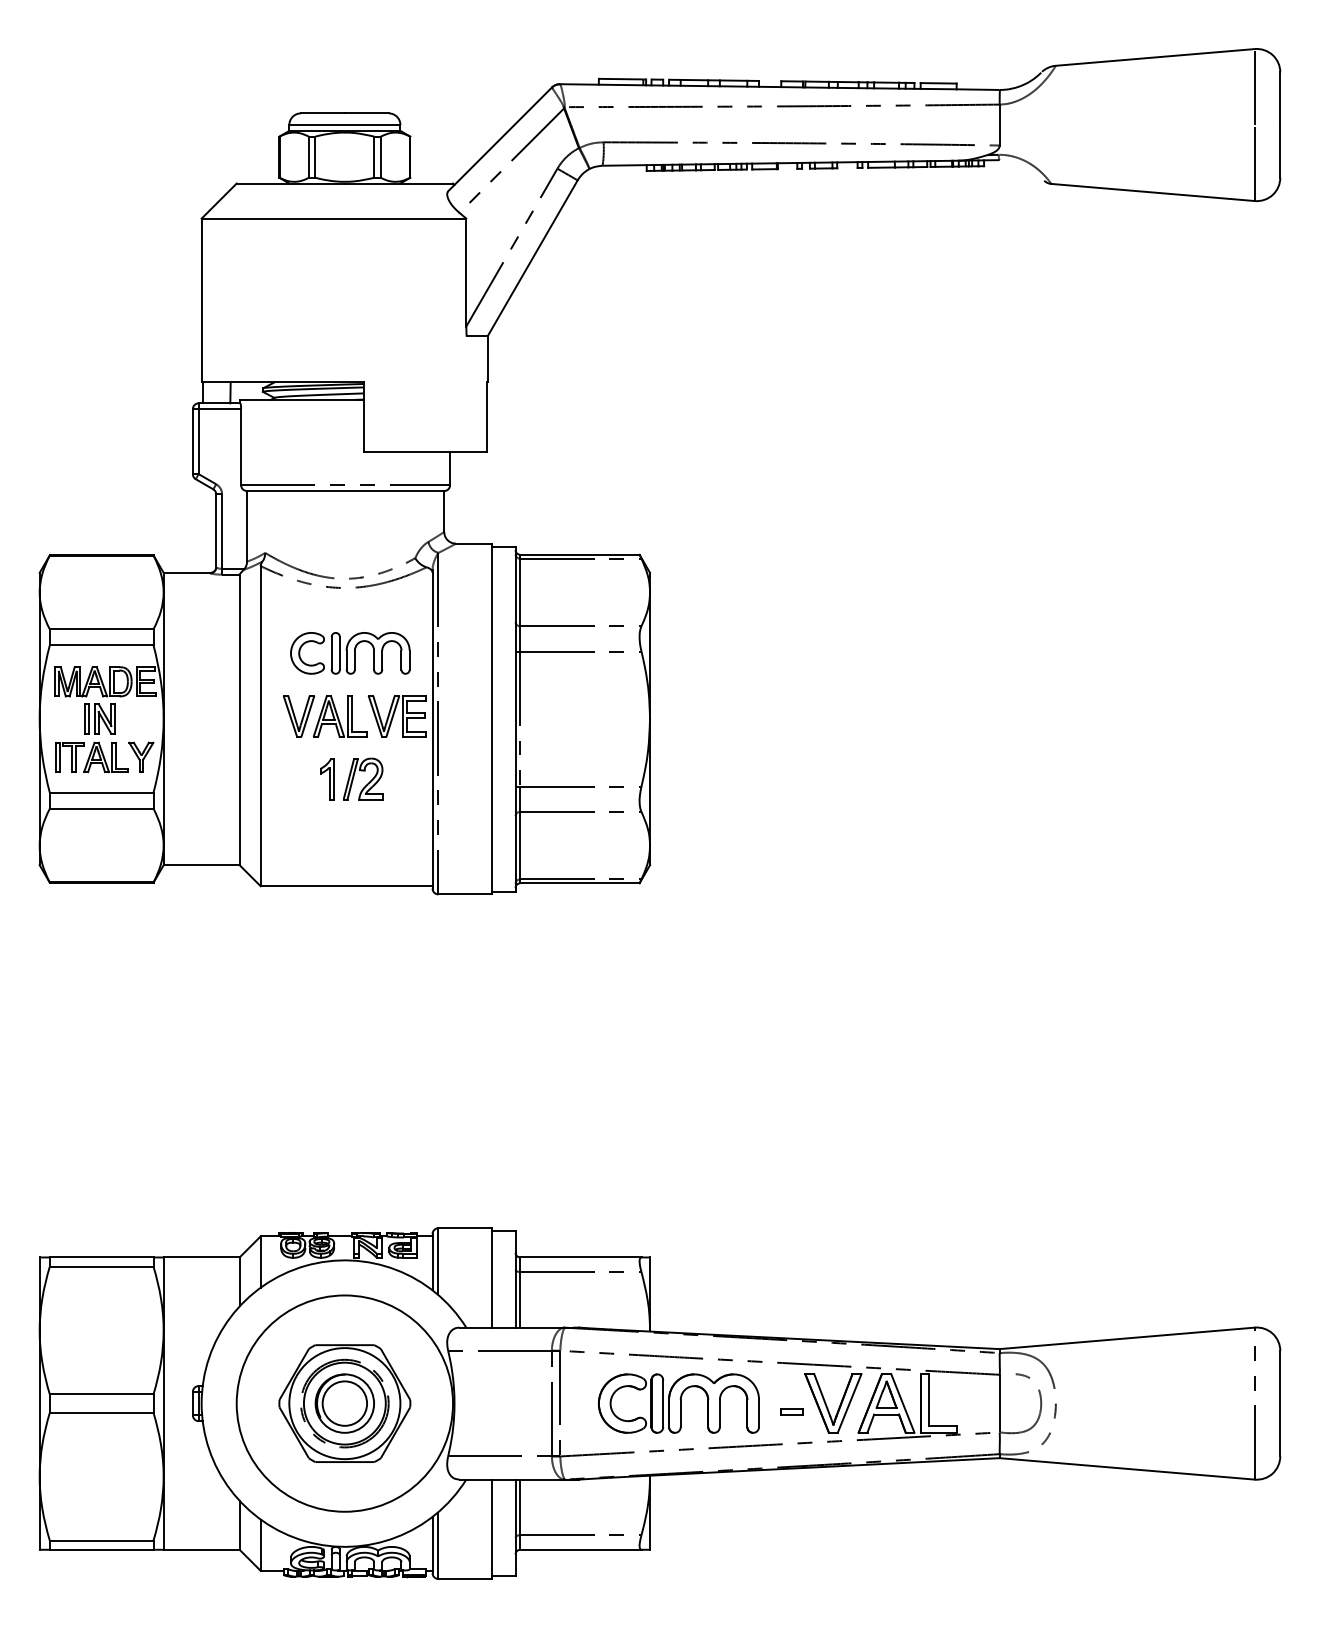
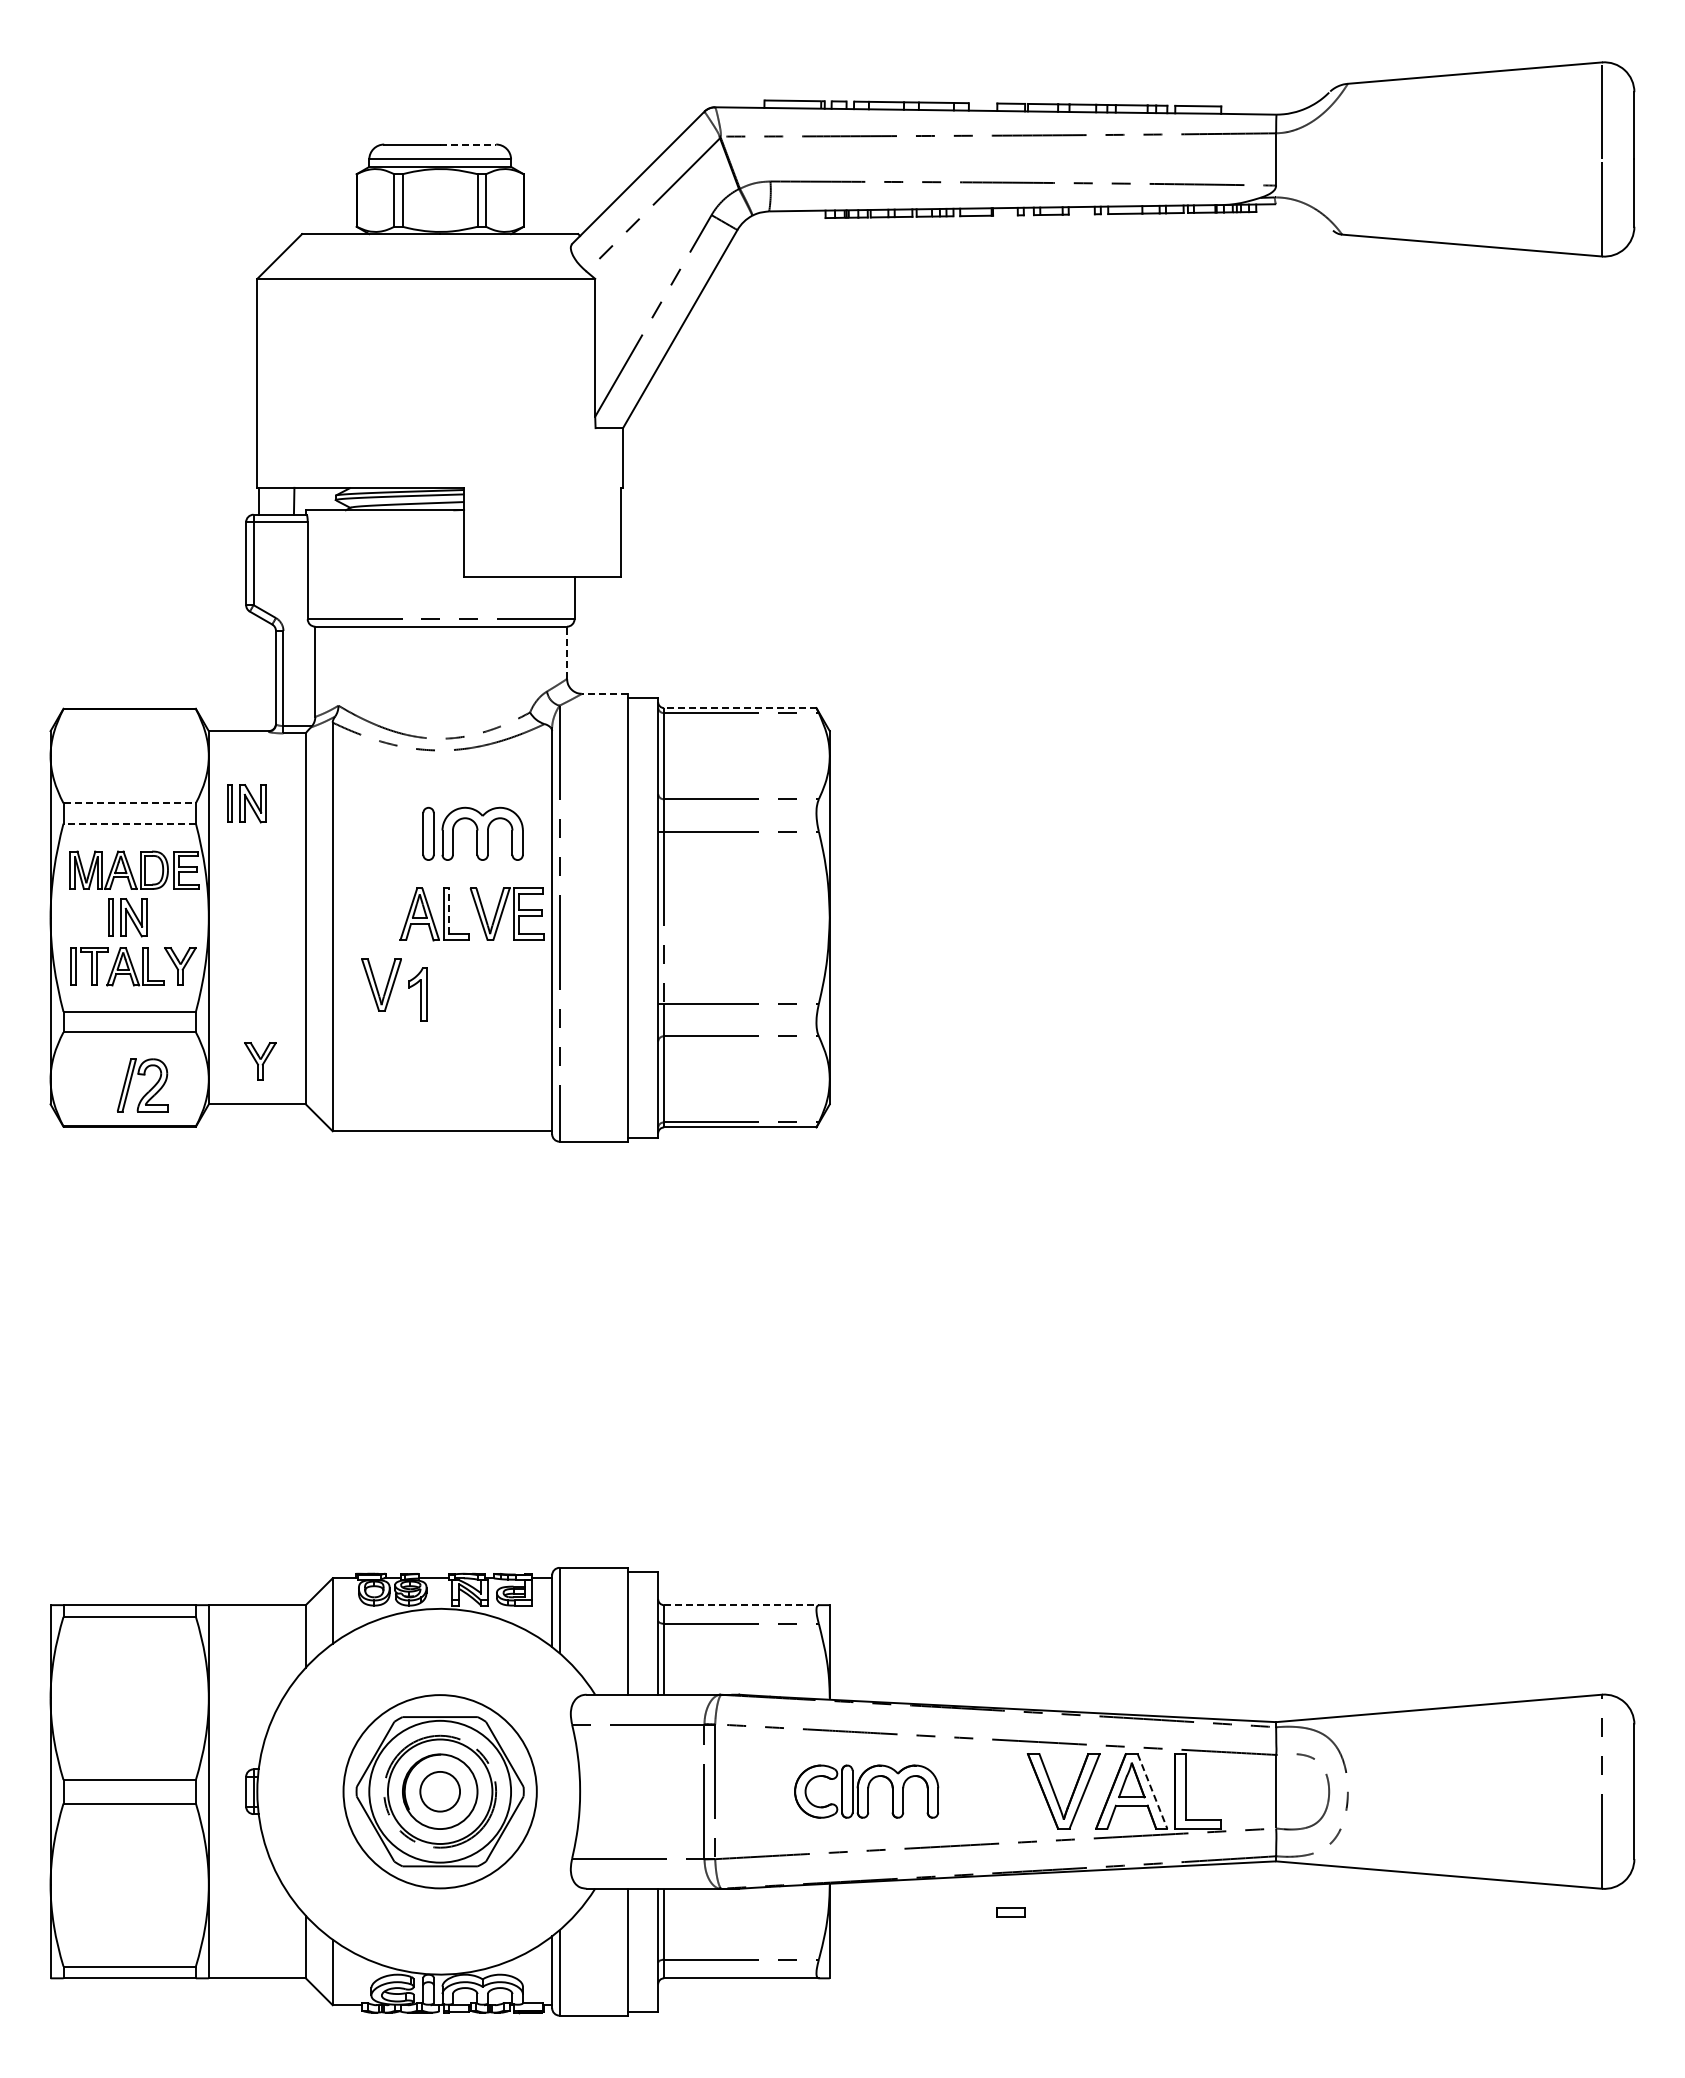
line: (367, 113) -> (468, 144), solid -> dashed
line: (444, 511) -> (567, 652), solid -> dashed
line: (473, 543) -> (604, 693), solid -> dashed
line: (579, 555) -> (739, 708), solid -> dashed
line: (102, 629) -> (130, 803), solid -> dashed
part: (193, 629) -> (246, 803), added
line: (101, 645) -> (129, 823), solid -> dashed
part: (300, 650) -> (383, 830), removed
line: (351, 713) -> (448, 910), solid -> dashed
part: (298, 715) -> (381, 984), moved
part: (367, 783) -> (148, 1090), moved
part: (204, 831) -> (260, 1061), added
line: (580, 1257) -> (741, 1605), solid -> dashed
circle: (344, 1403) -> (439, 1791), size x0.7
circle: (345, 1403) -> (440, 1791), size x0.7
part: (678, 1403) -> (866, 1791), size x0.7
line: (902, 1403) -> (1152, 1791), solid -> dashed
part: (791, 1412) -> (1010, 1912), moved

